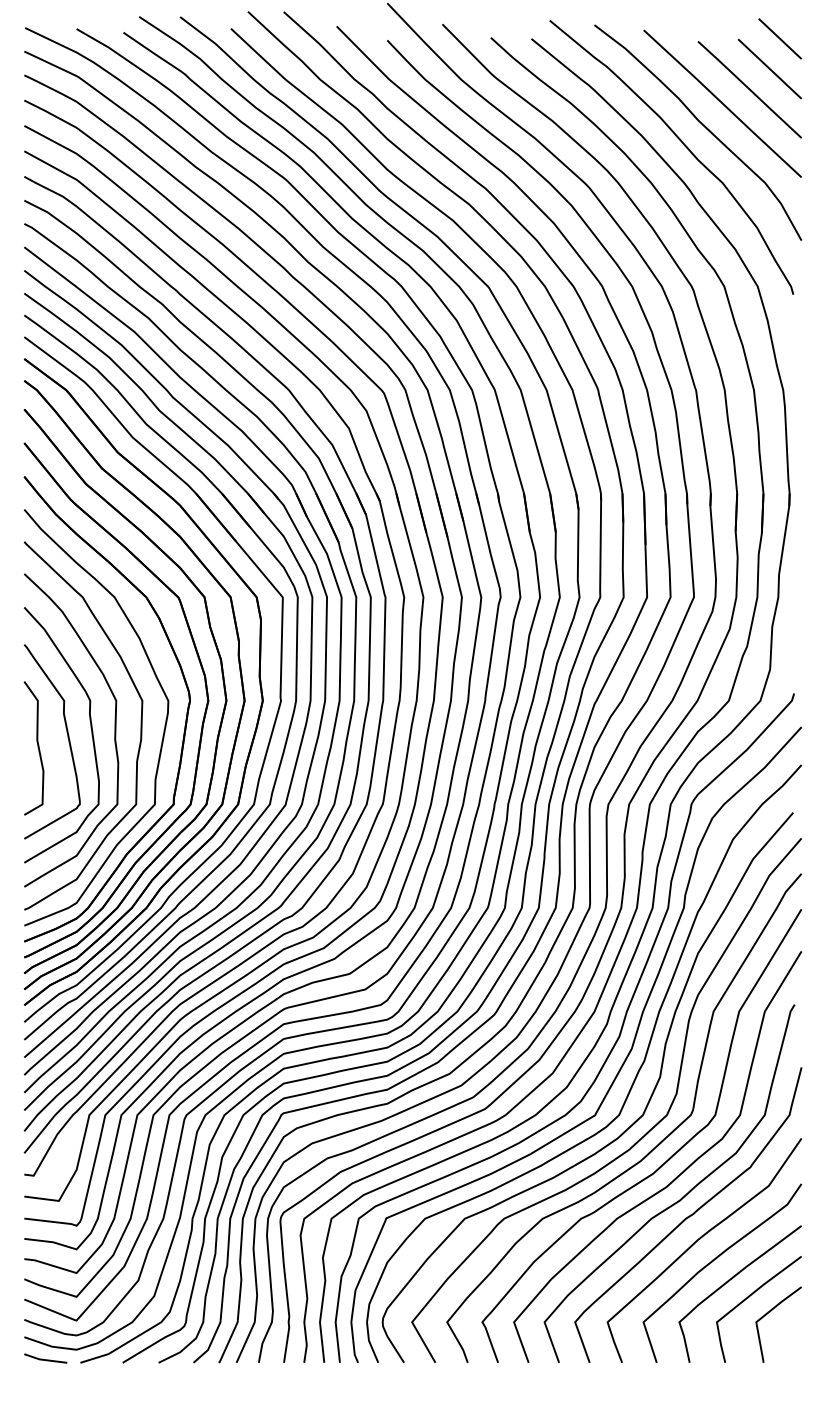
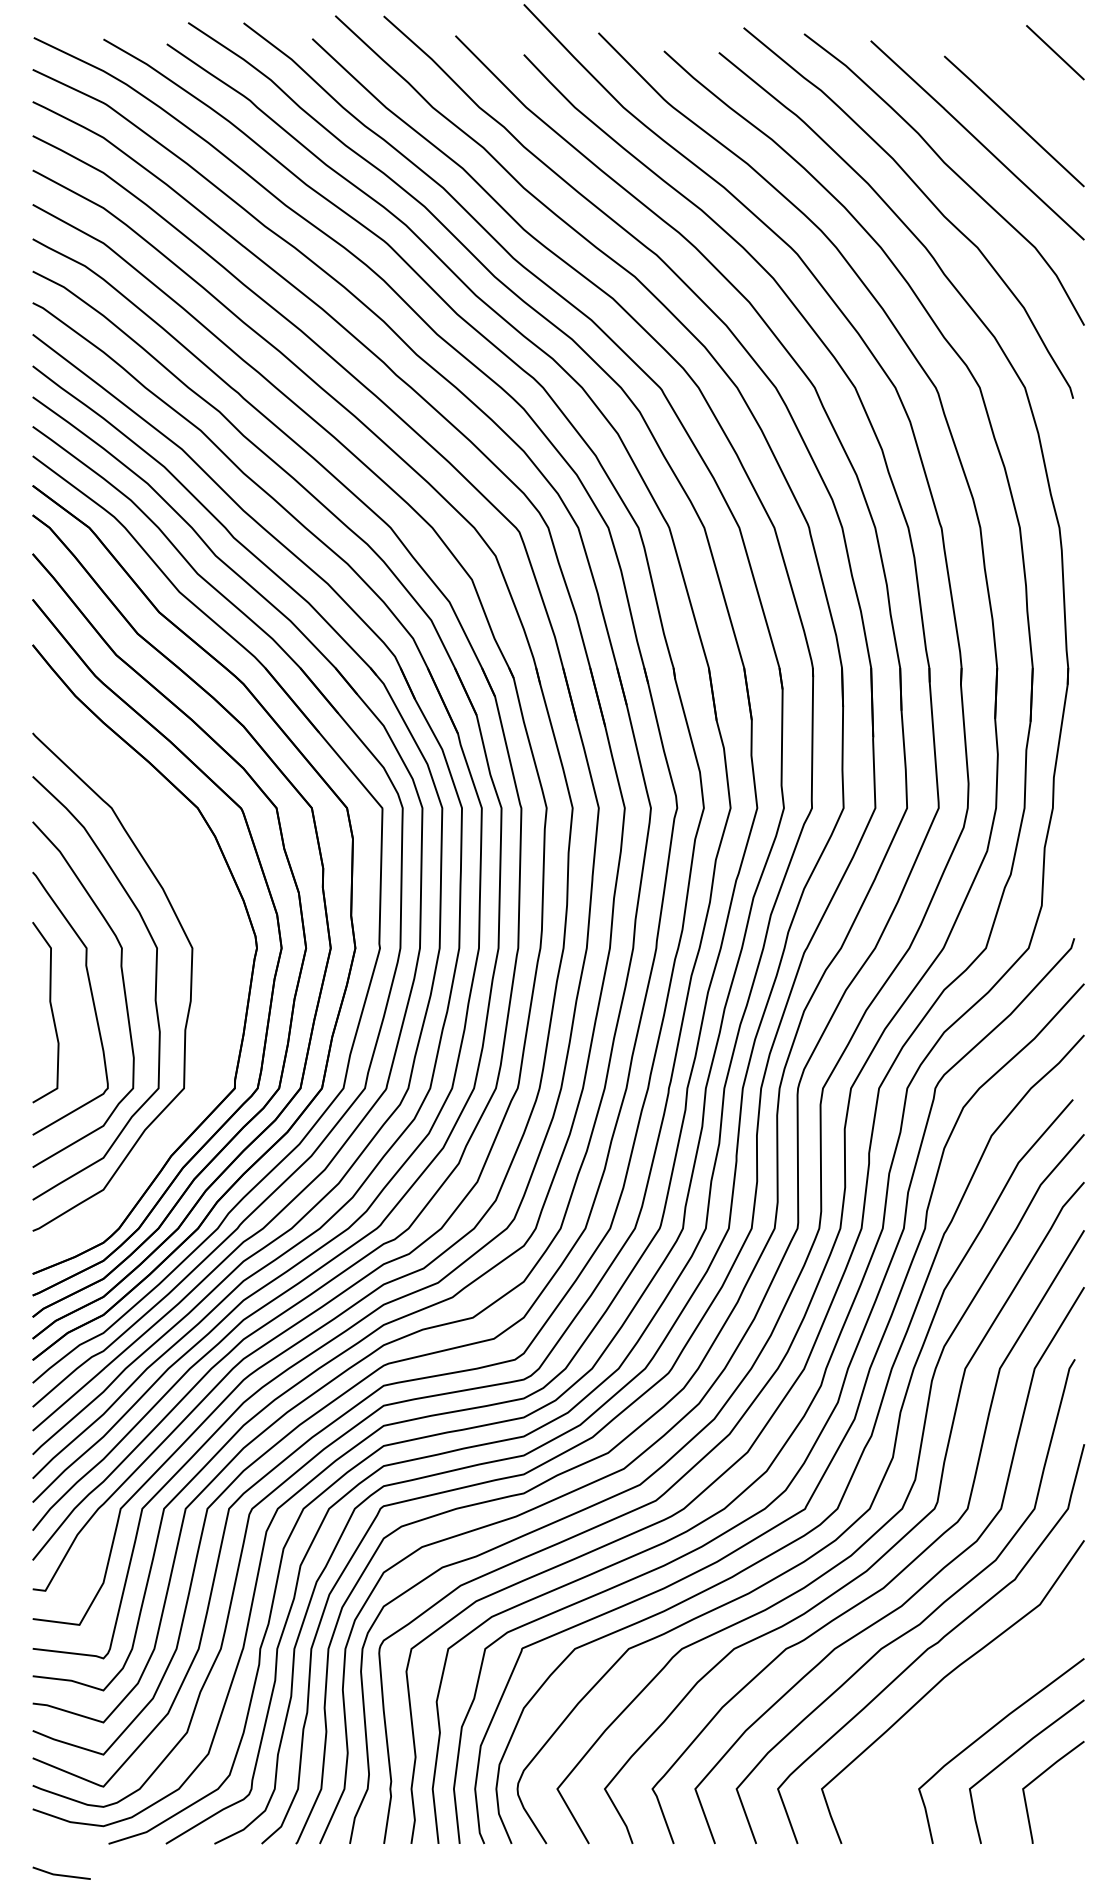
line: (769, 68) -> (1040, 92), removed
curve: (163, 730) -> (221, 988), removed
curve: (712, 1262) -> (963, 1708), removed
line: (45, 1359) -> (61, 1874), moved

